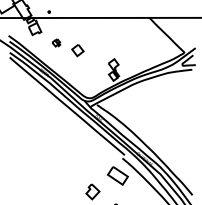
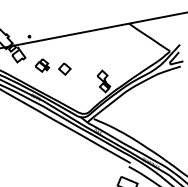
part: (56, 42) -> (42, 65), size x1.67

